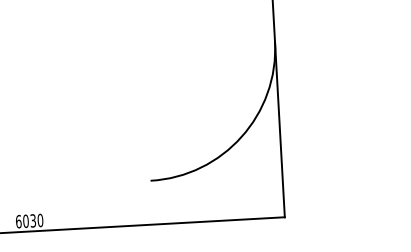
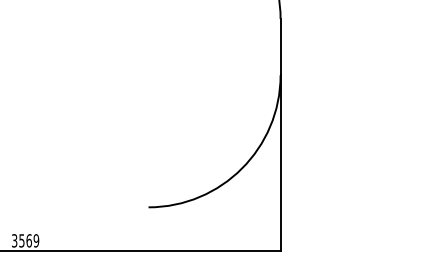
text: (29, 220) -> (25, 240), 6030 -> 3569

